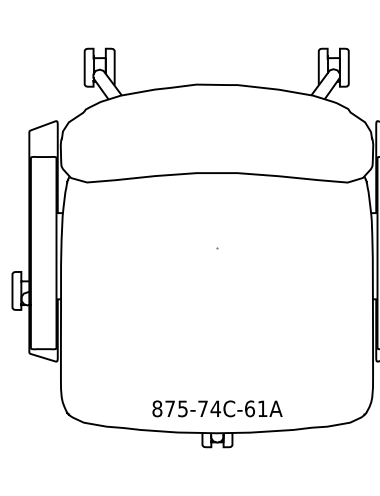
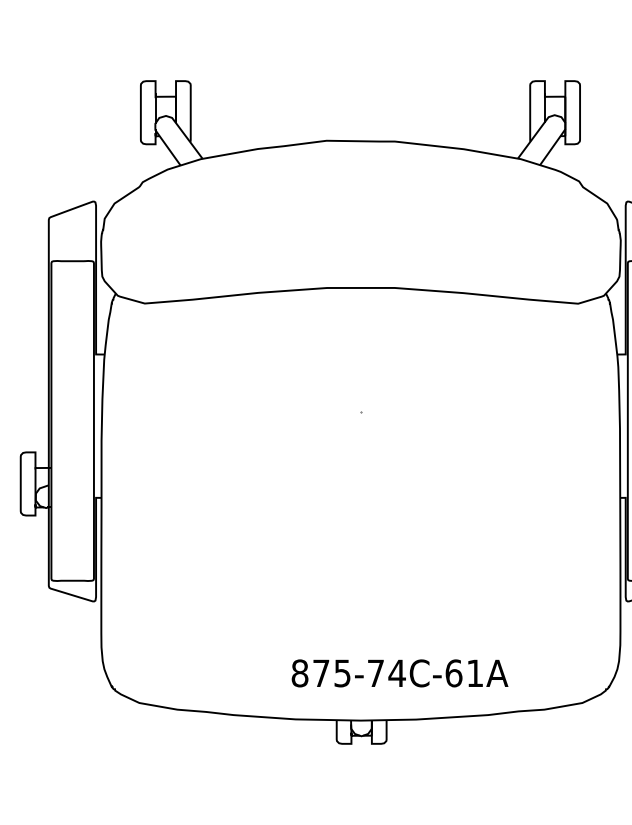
text: (217, 408) -> (399, 672), moved

